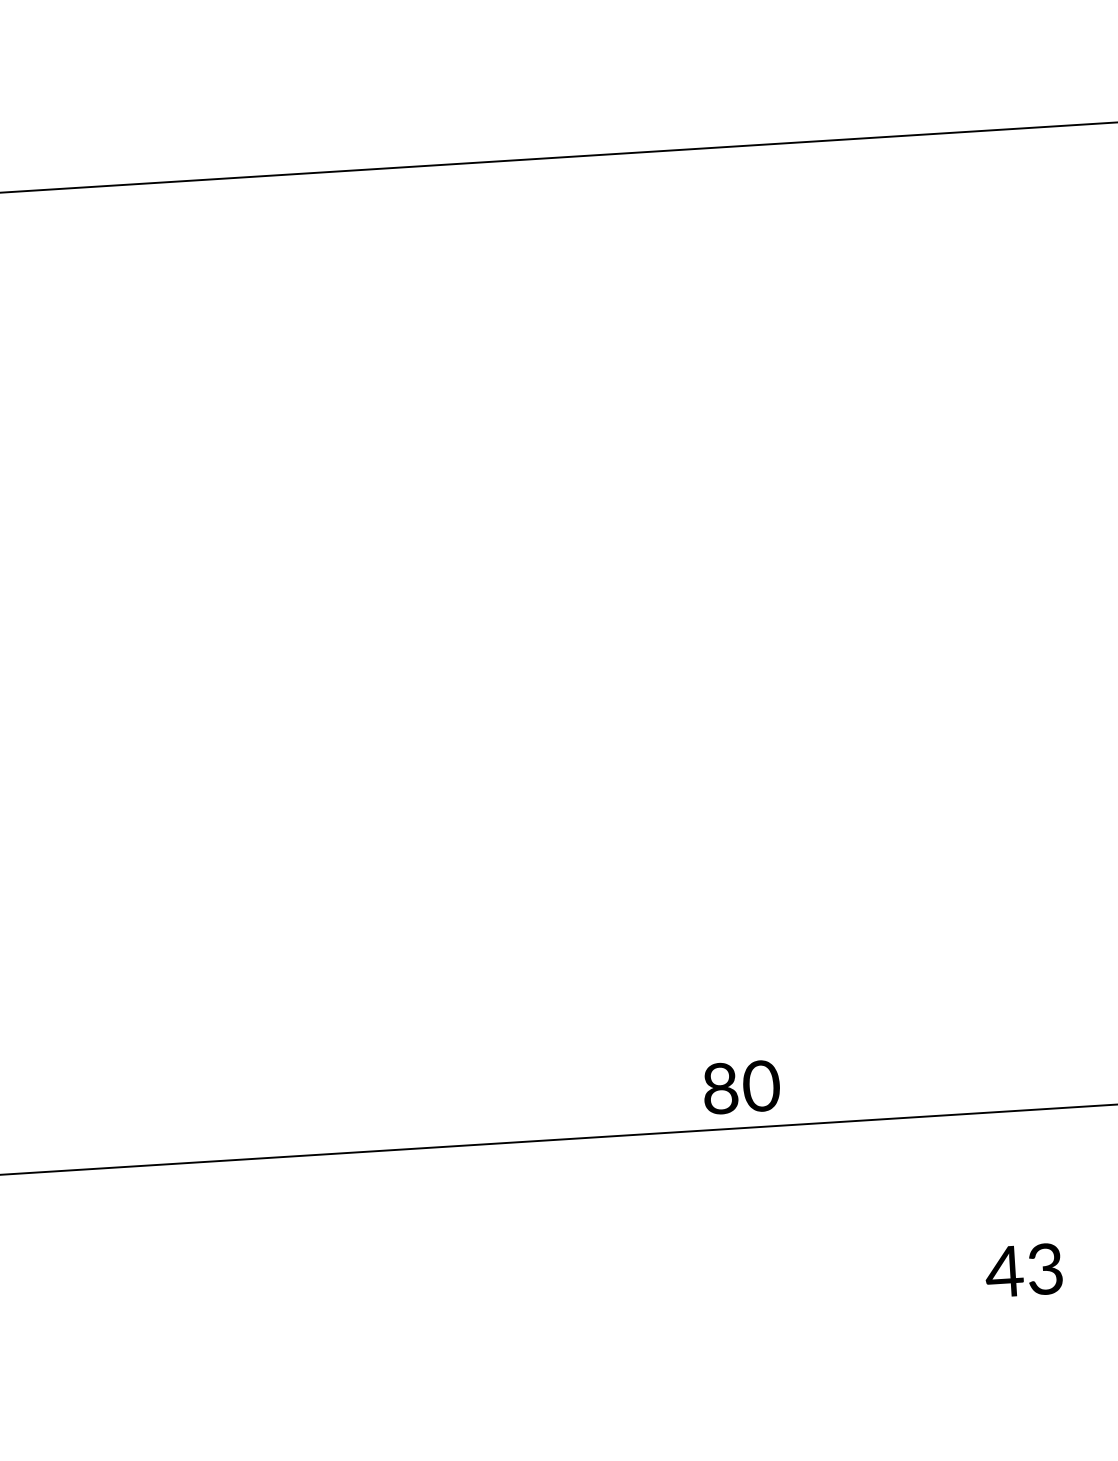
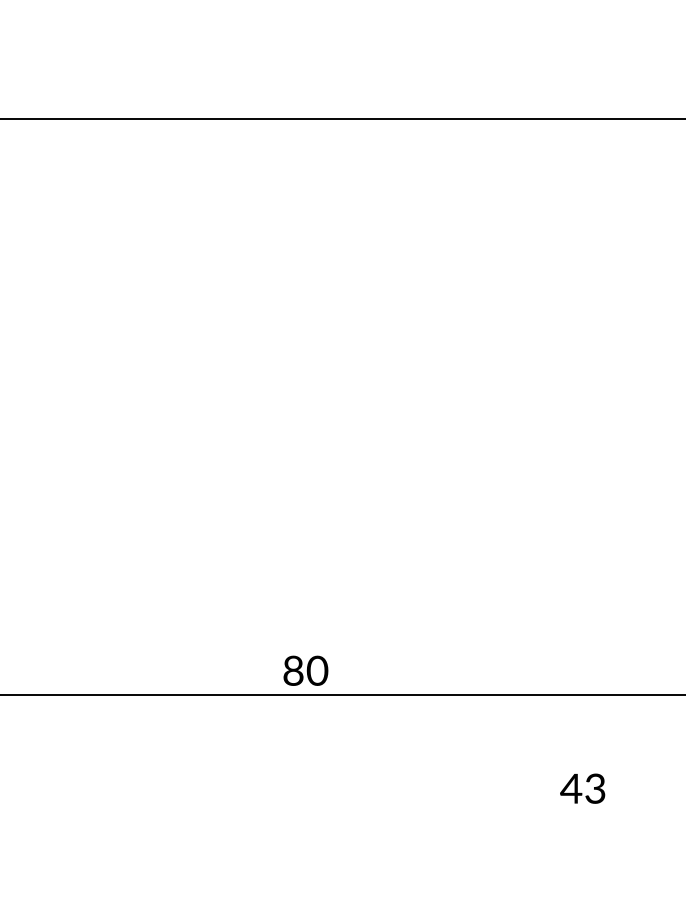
text: (740, 1086) -> (305, 670), moved

